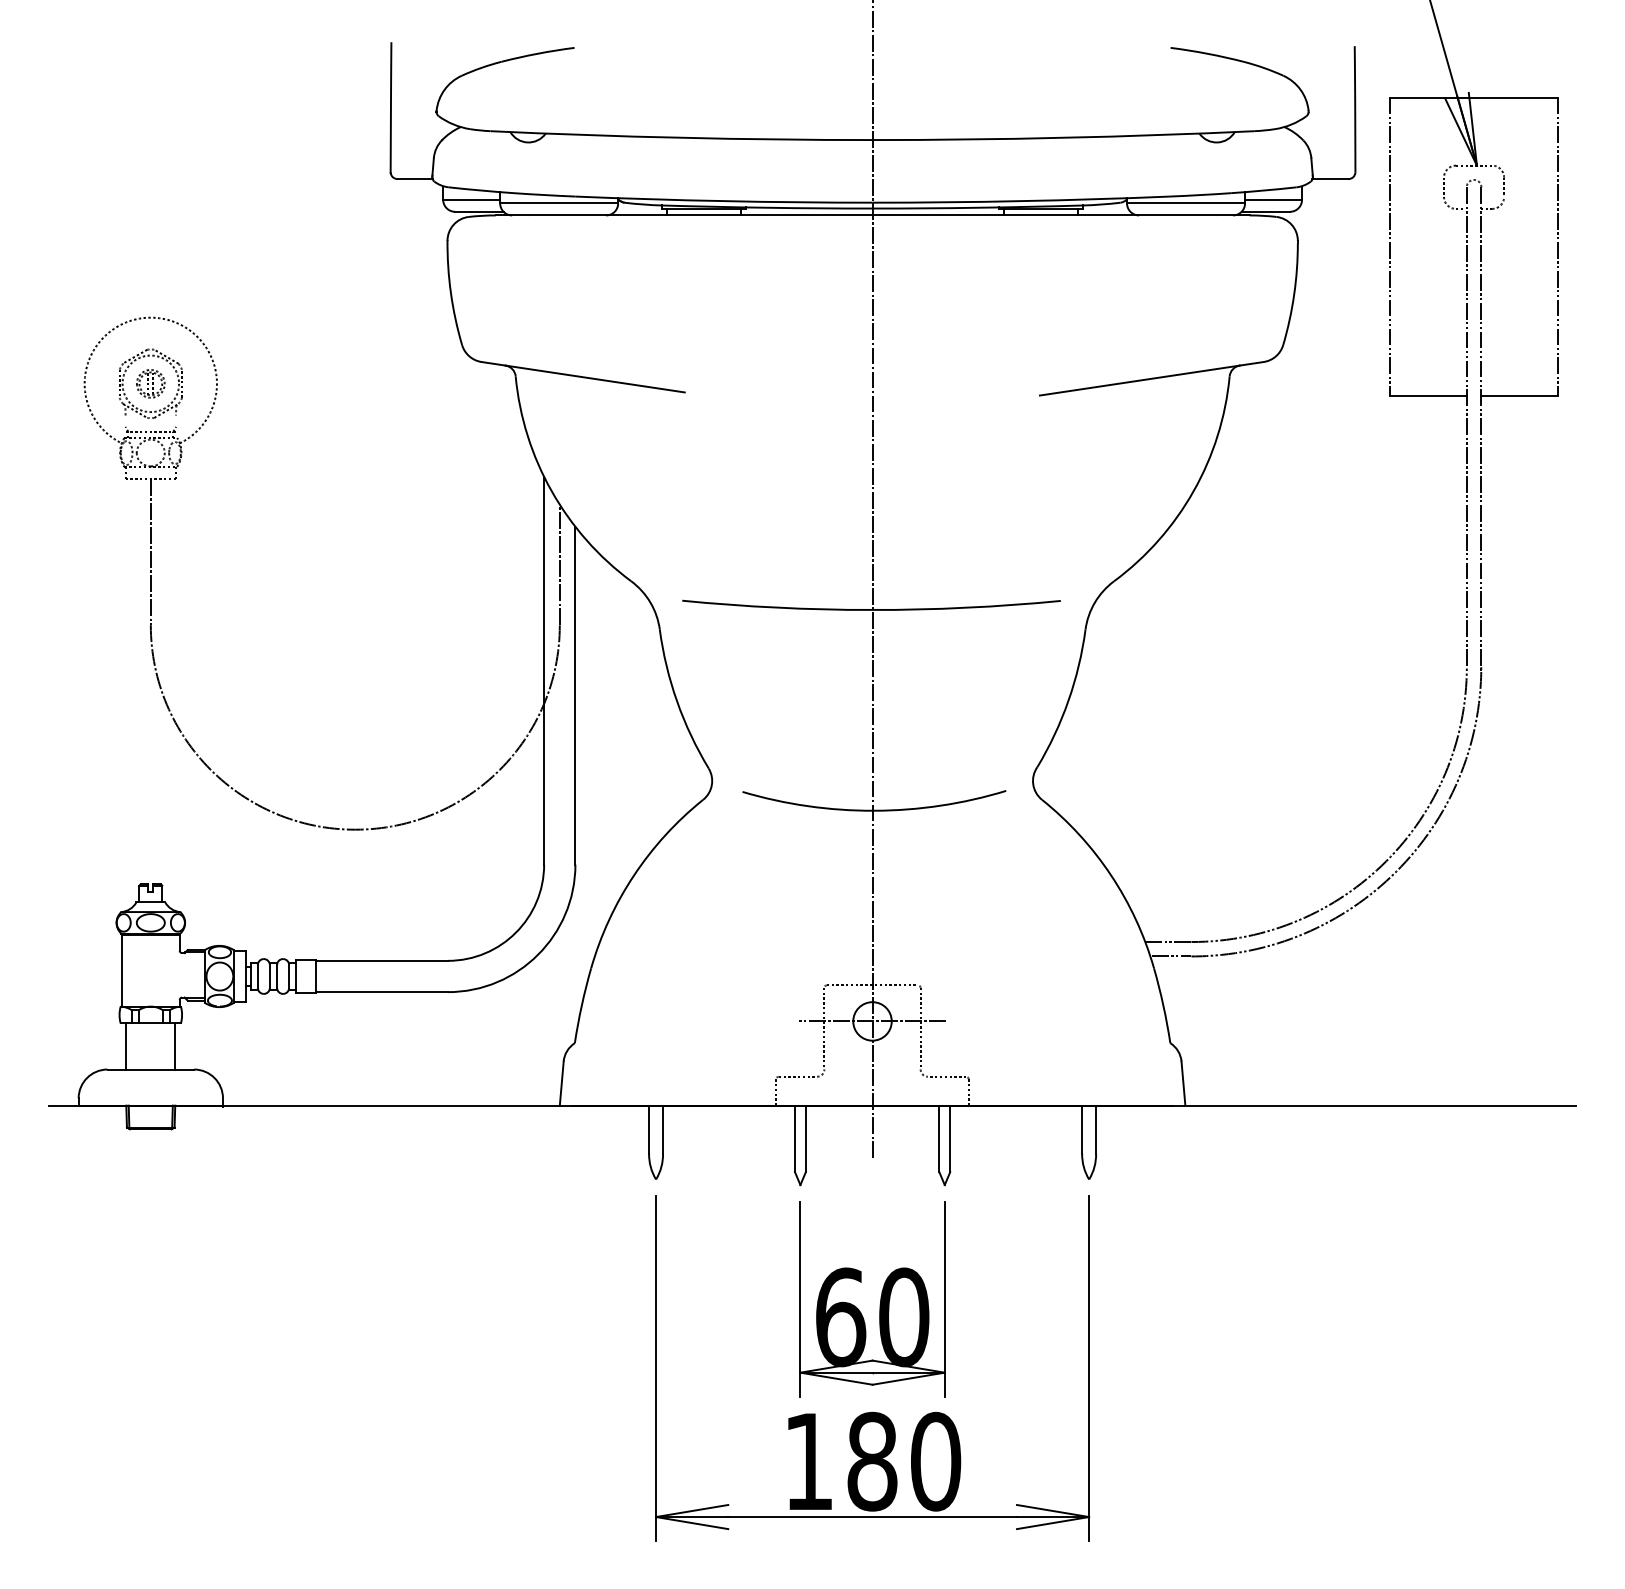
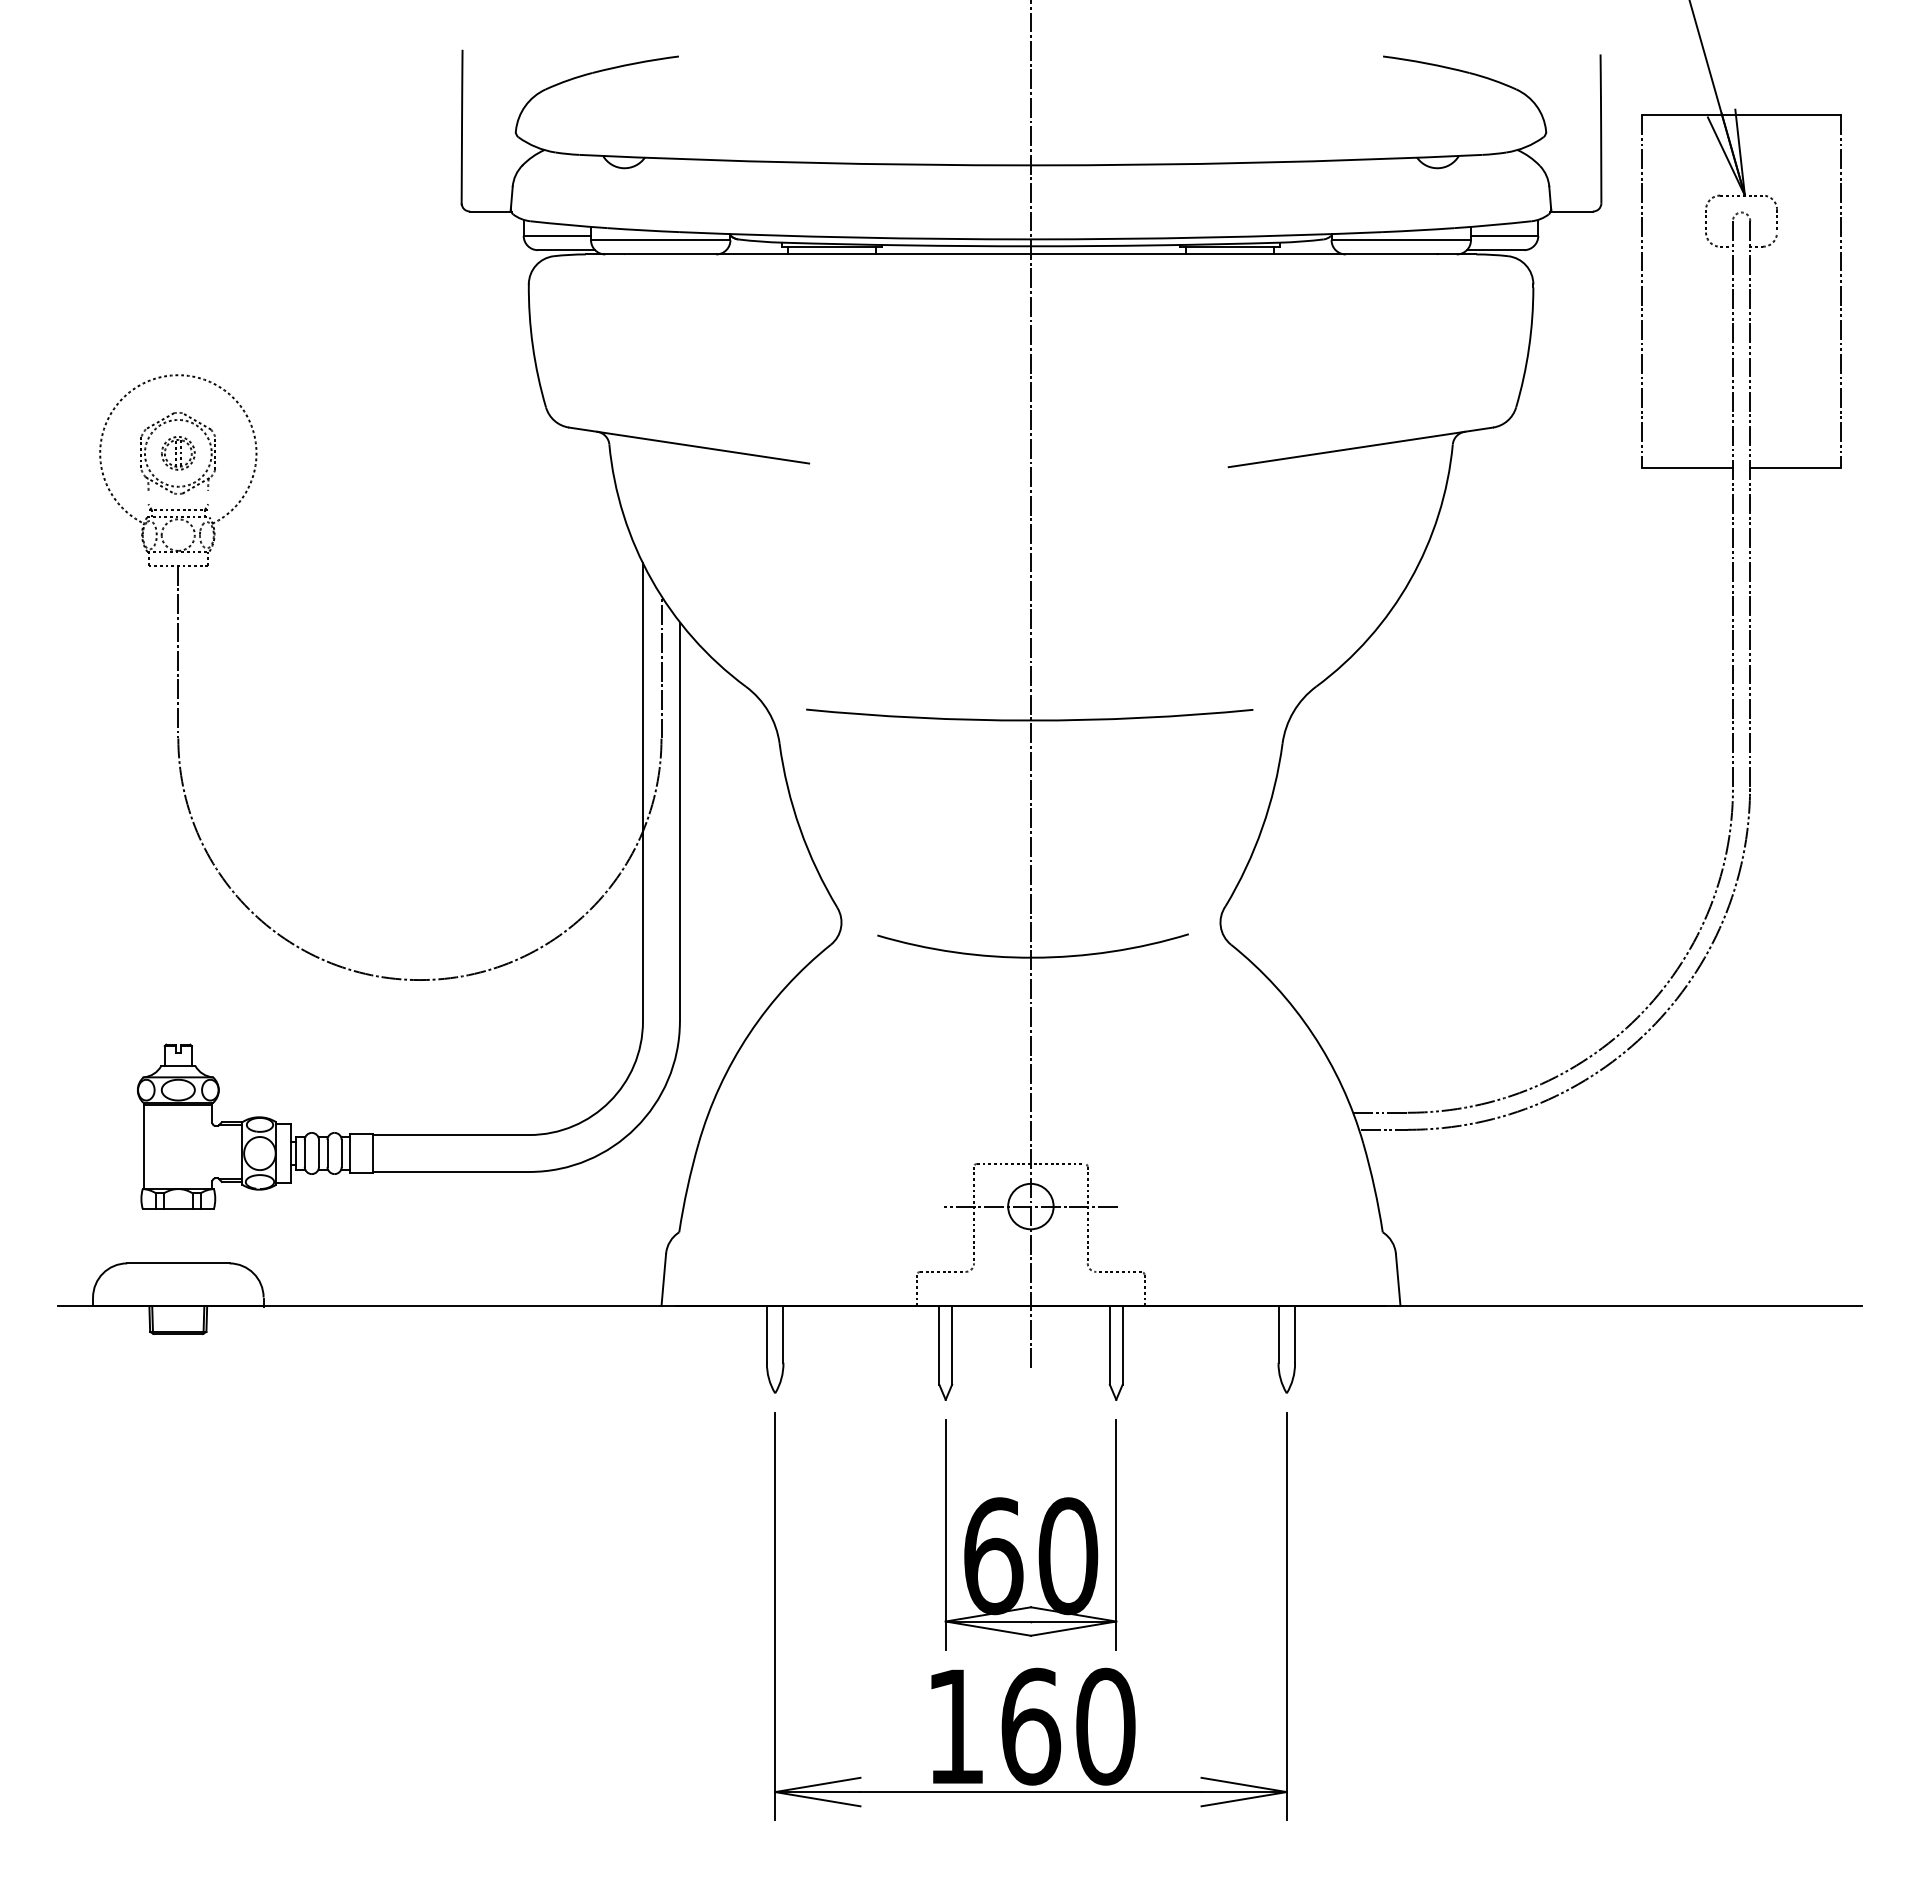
line: (126, 1045) -> (149, 1235), removed
line: (175, 1045) -> (207, 1235), removed
text: (873, 1461) -> (1031, 1726), 180 -> 160

